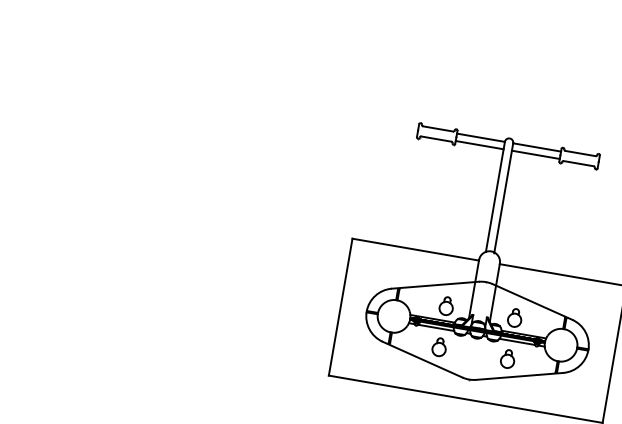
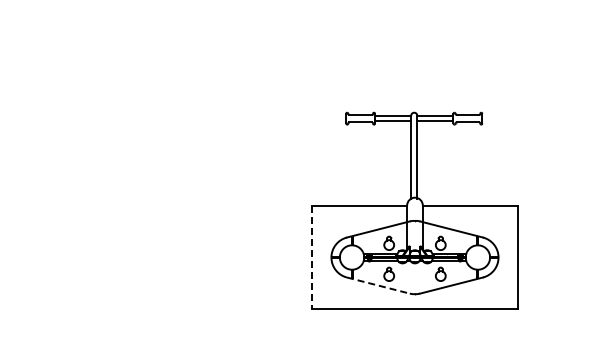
line: (340, 307) -> (311, 257), solid -> dashed
line: (422, 359) -> (378, 285), solid -> dashed

